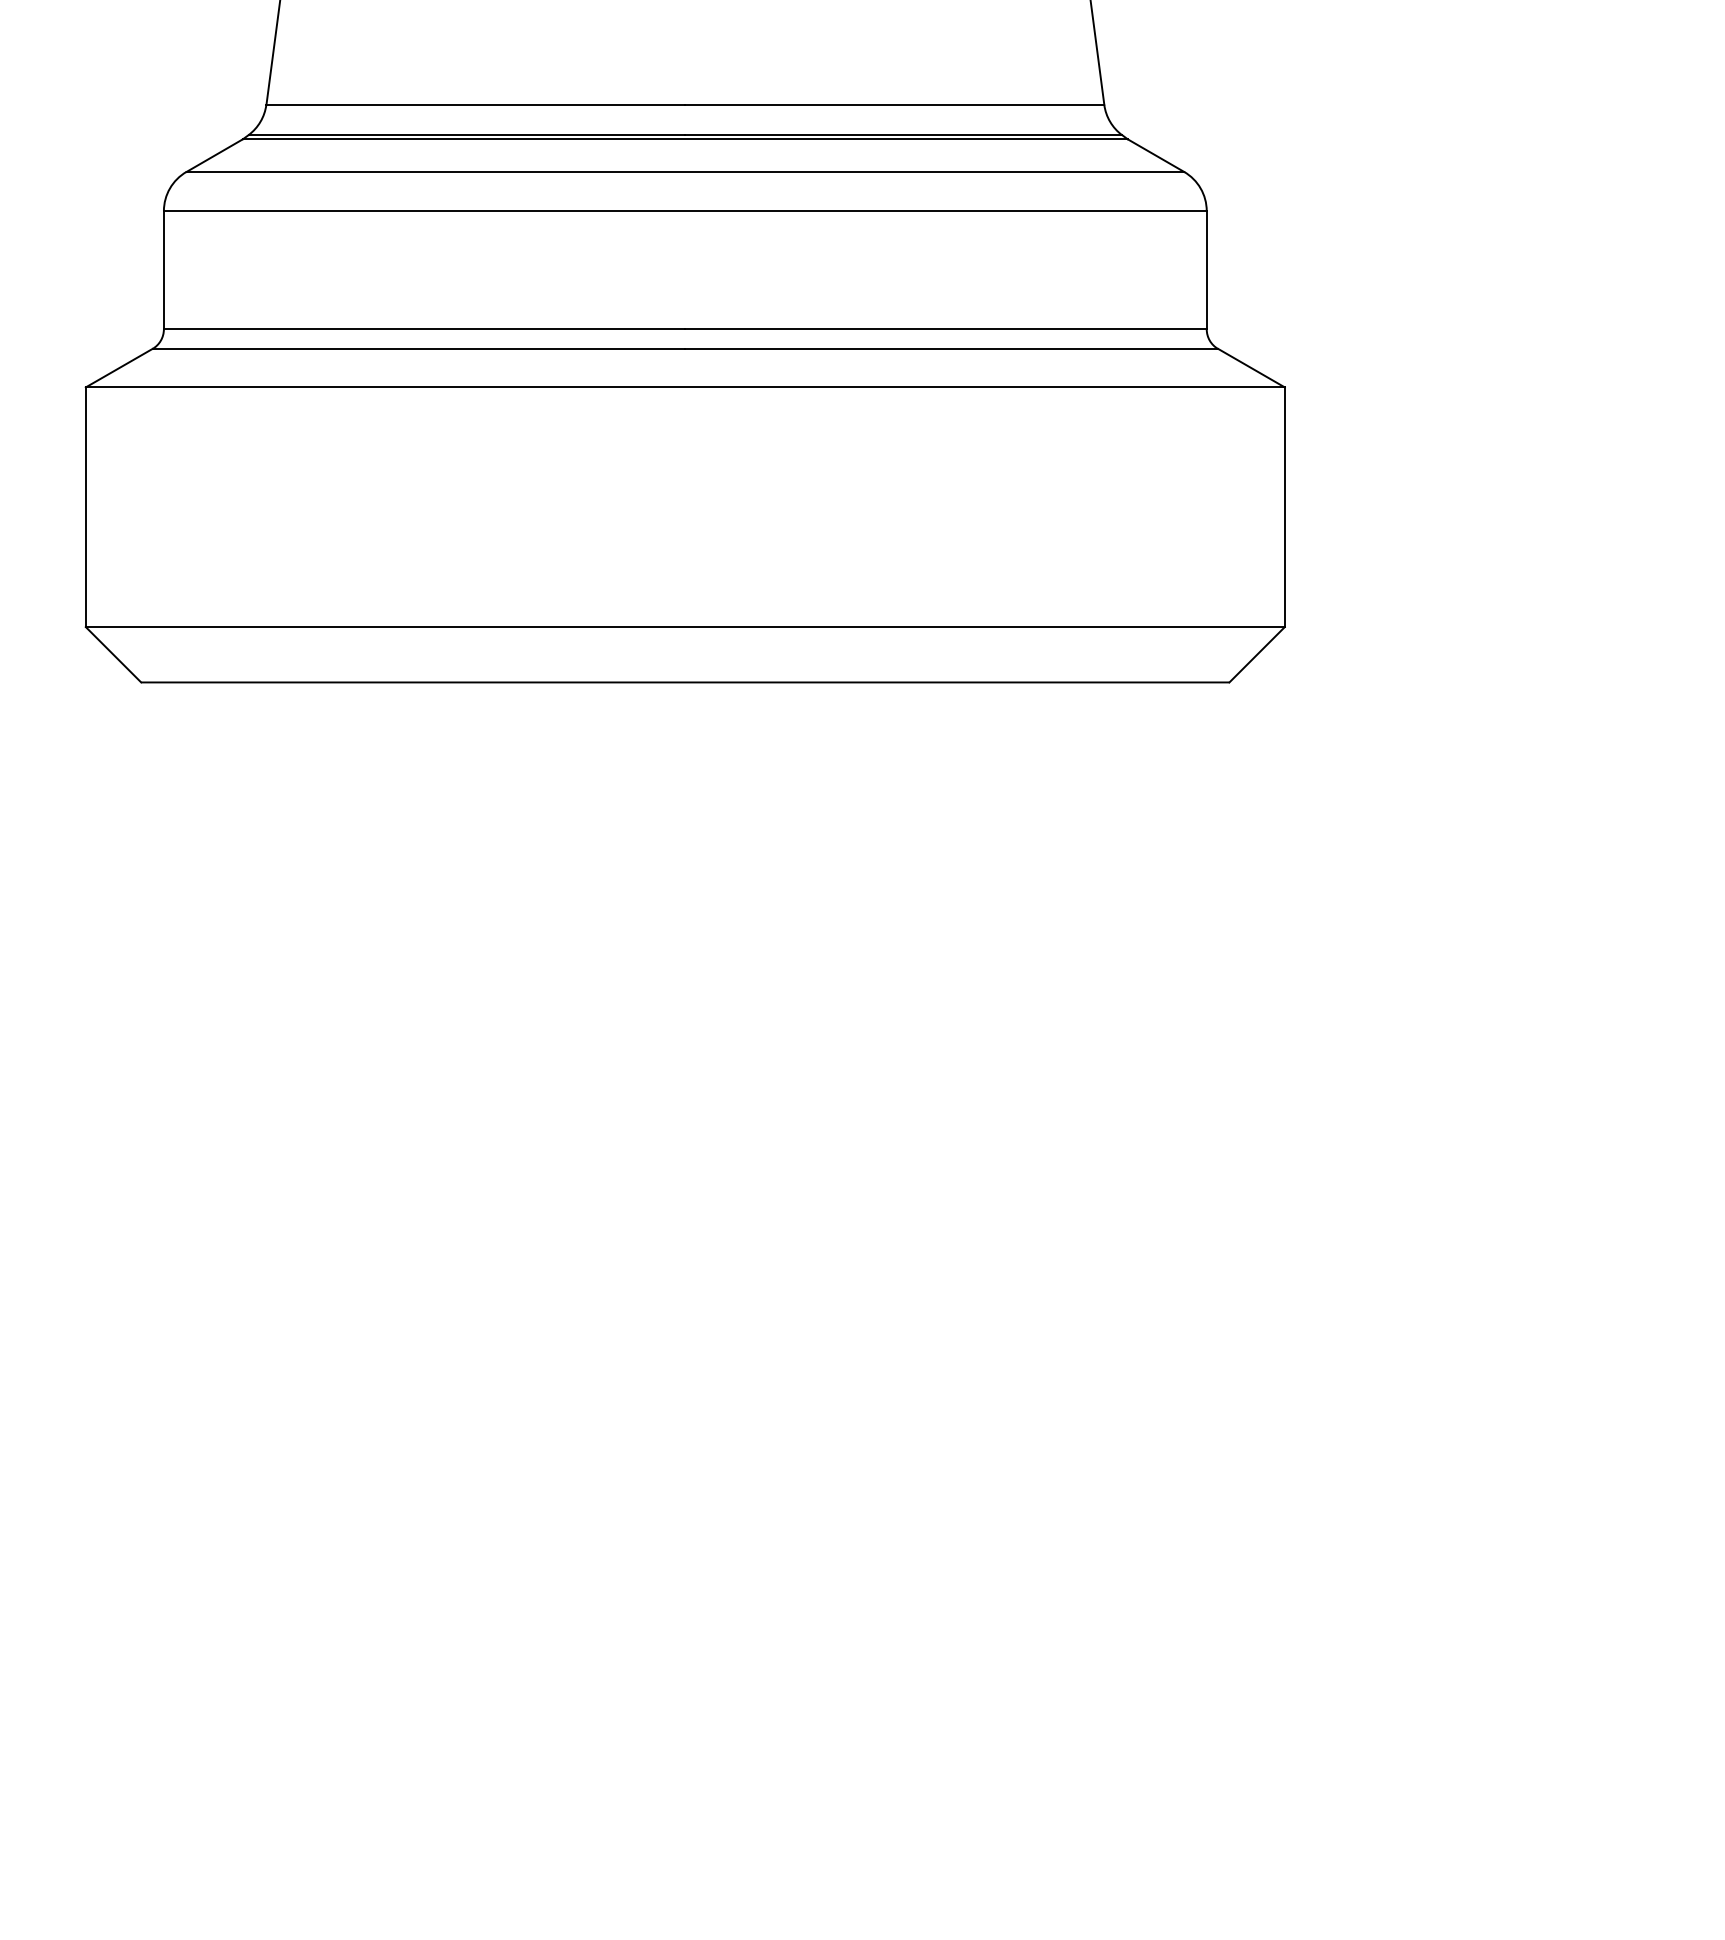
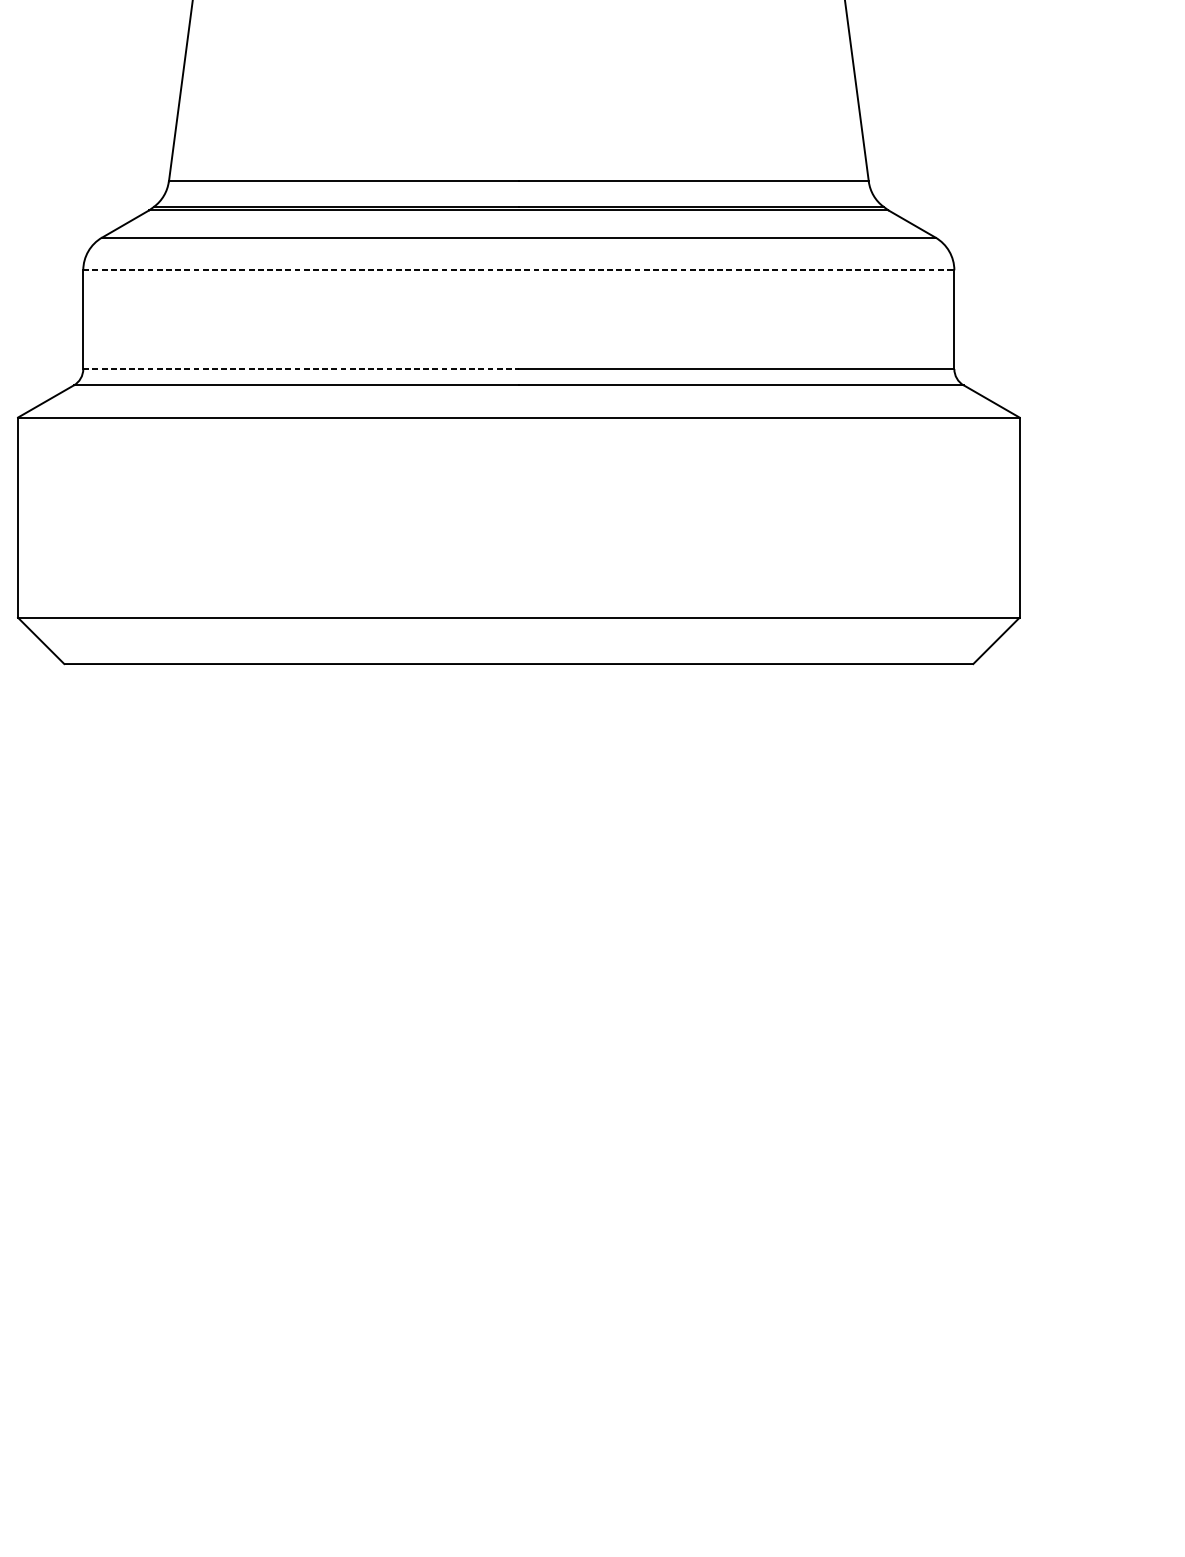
line: (685, 211) -> (518, 270), solid -> dashed
line: (424, 329) -> (300, 369), solid -> dashed

